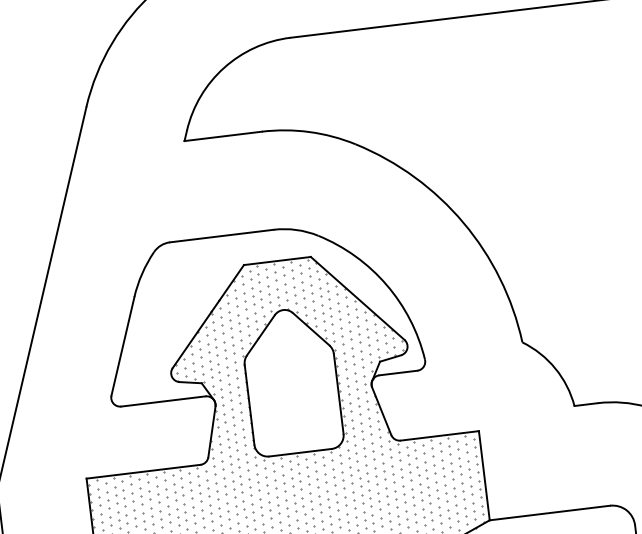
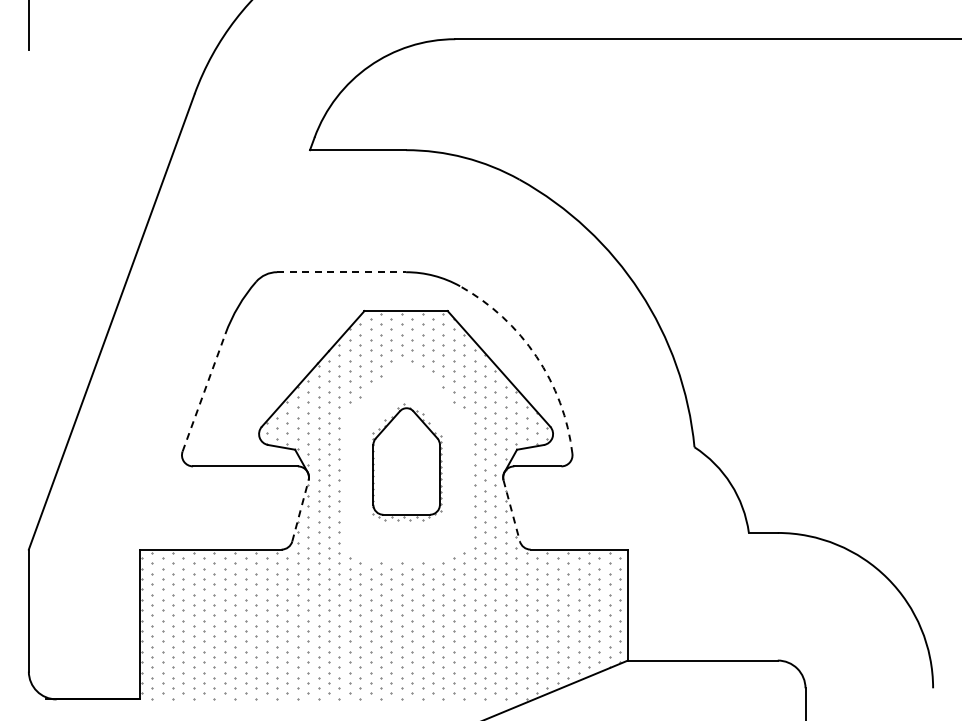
line: (222, 236) -> (342, 272), solid -> dashed
arc: (386, 284) -> (536, 356), solid -> dashed
line: (123, 346) -> (204, 392), solid -> dashed
part: (293, 382) -> (407, 462), size x0.6
line: (381, 411) -> (511, 510), solid -> dashed
line: (211, 431) -> (300, 510), solid -> dashed

